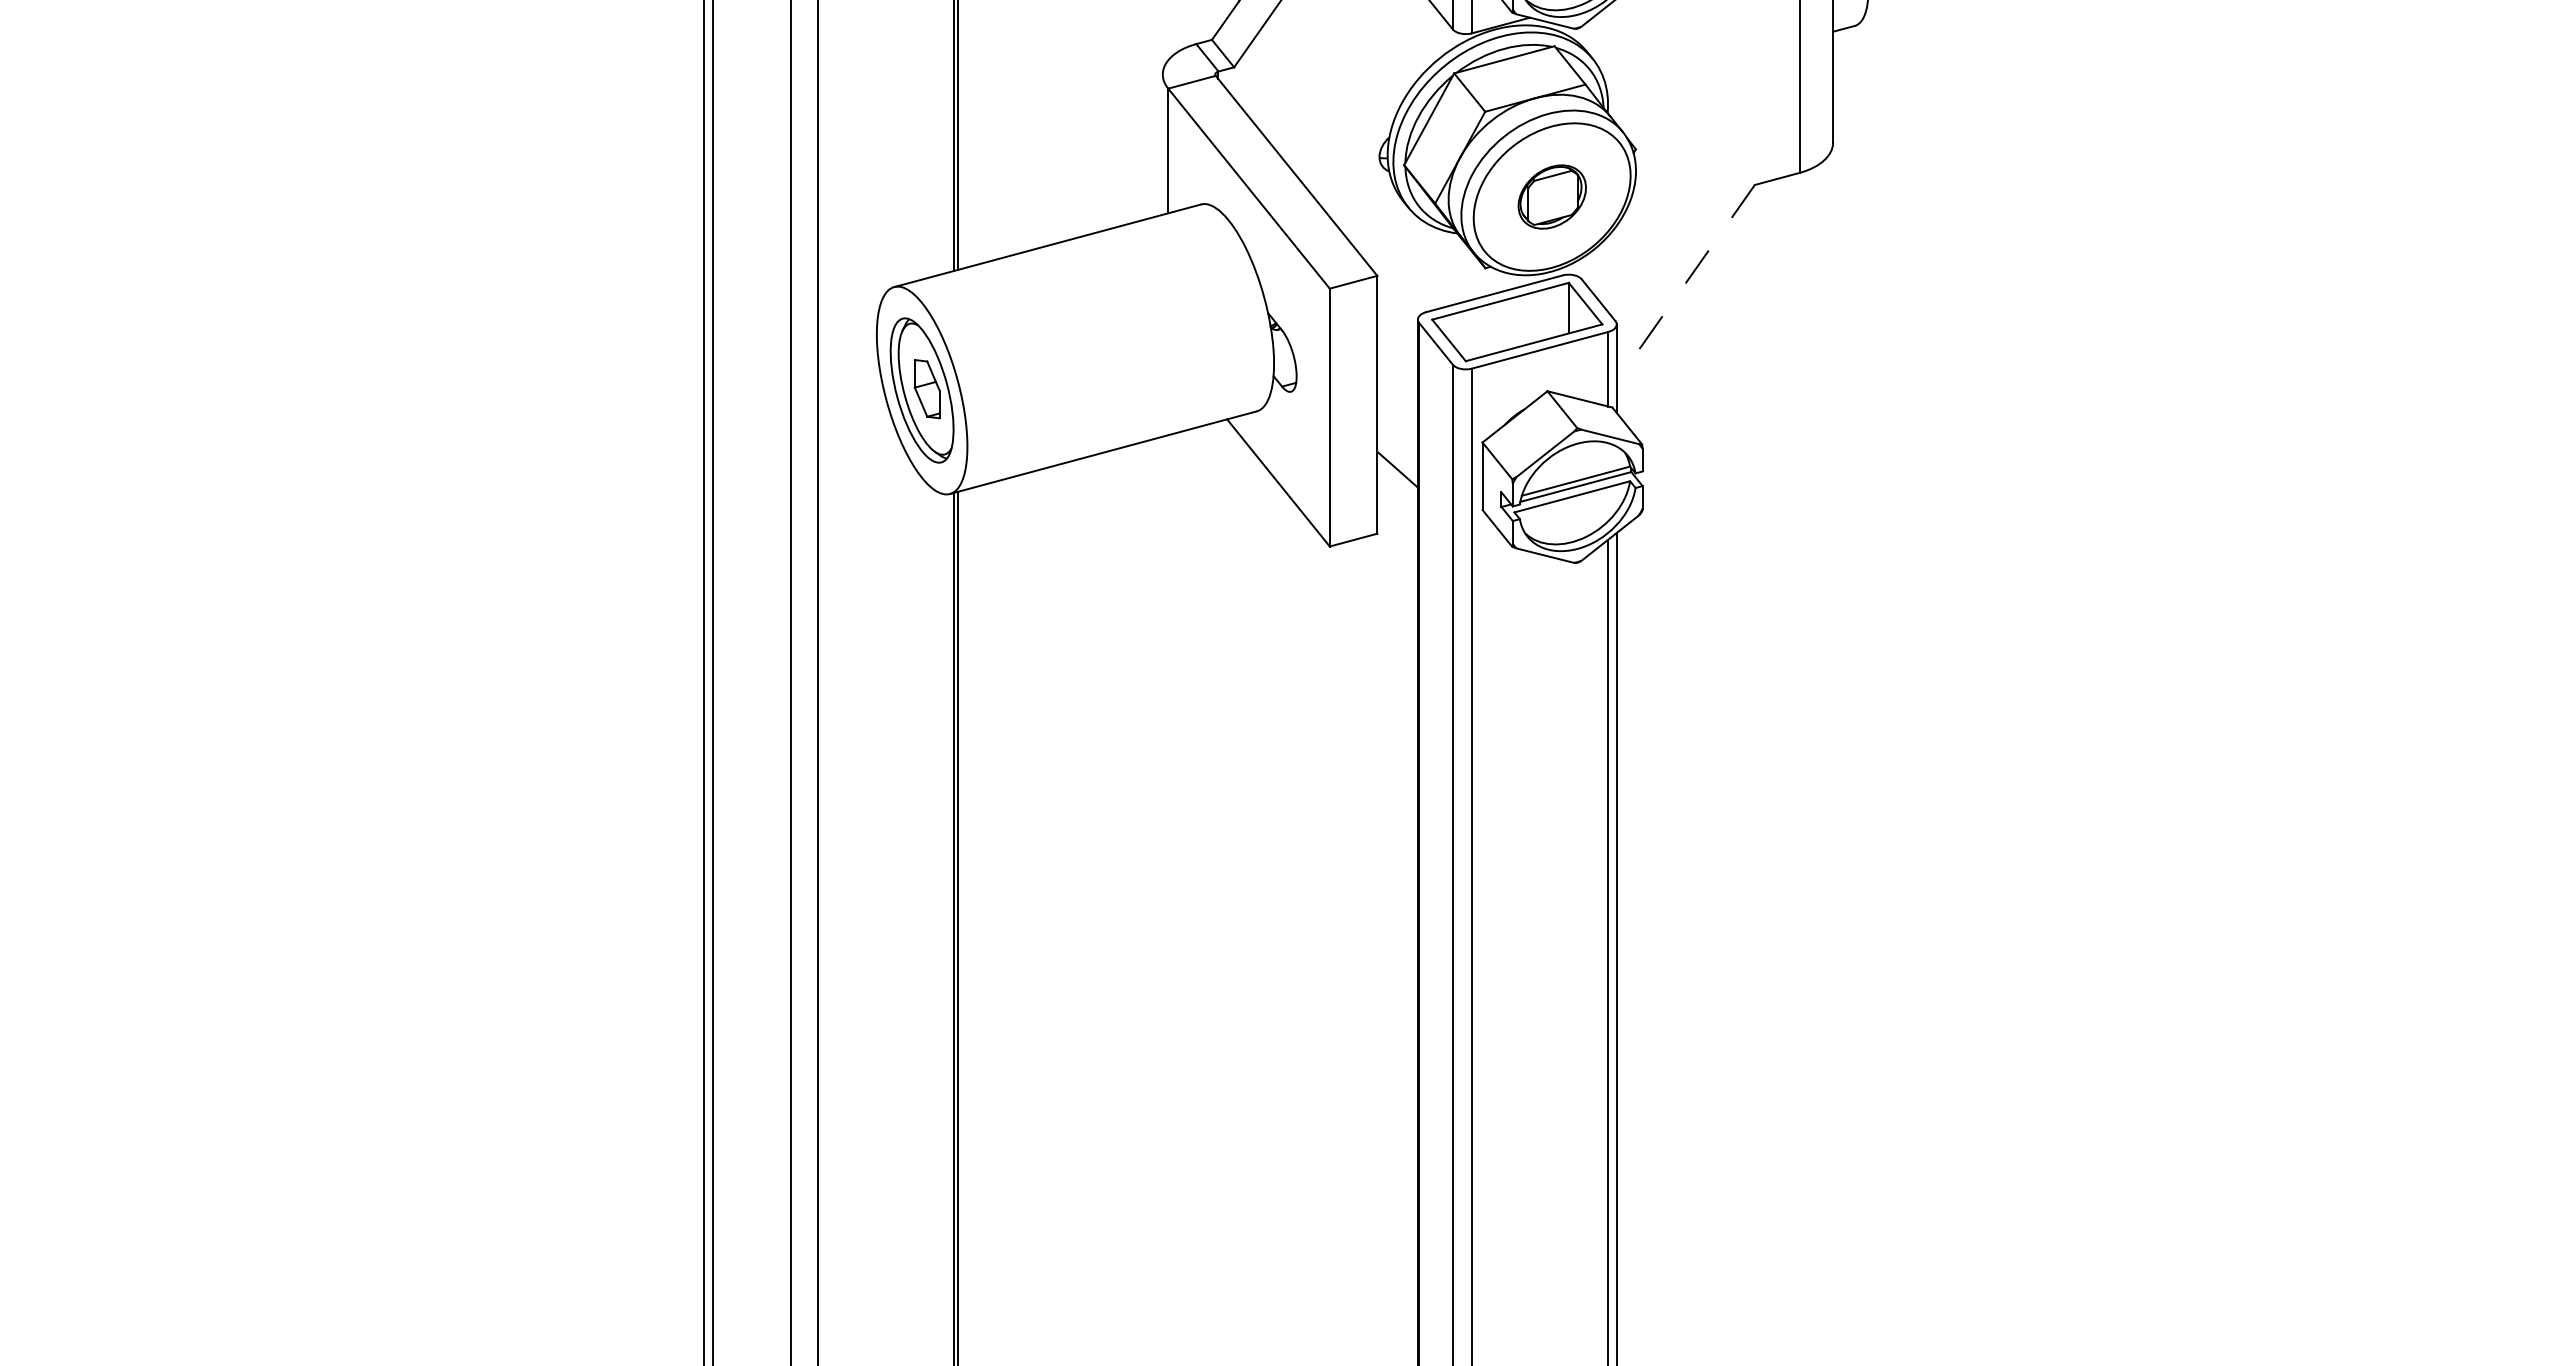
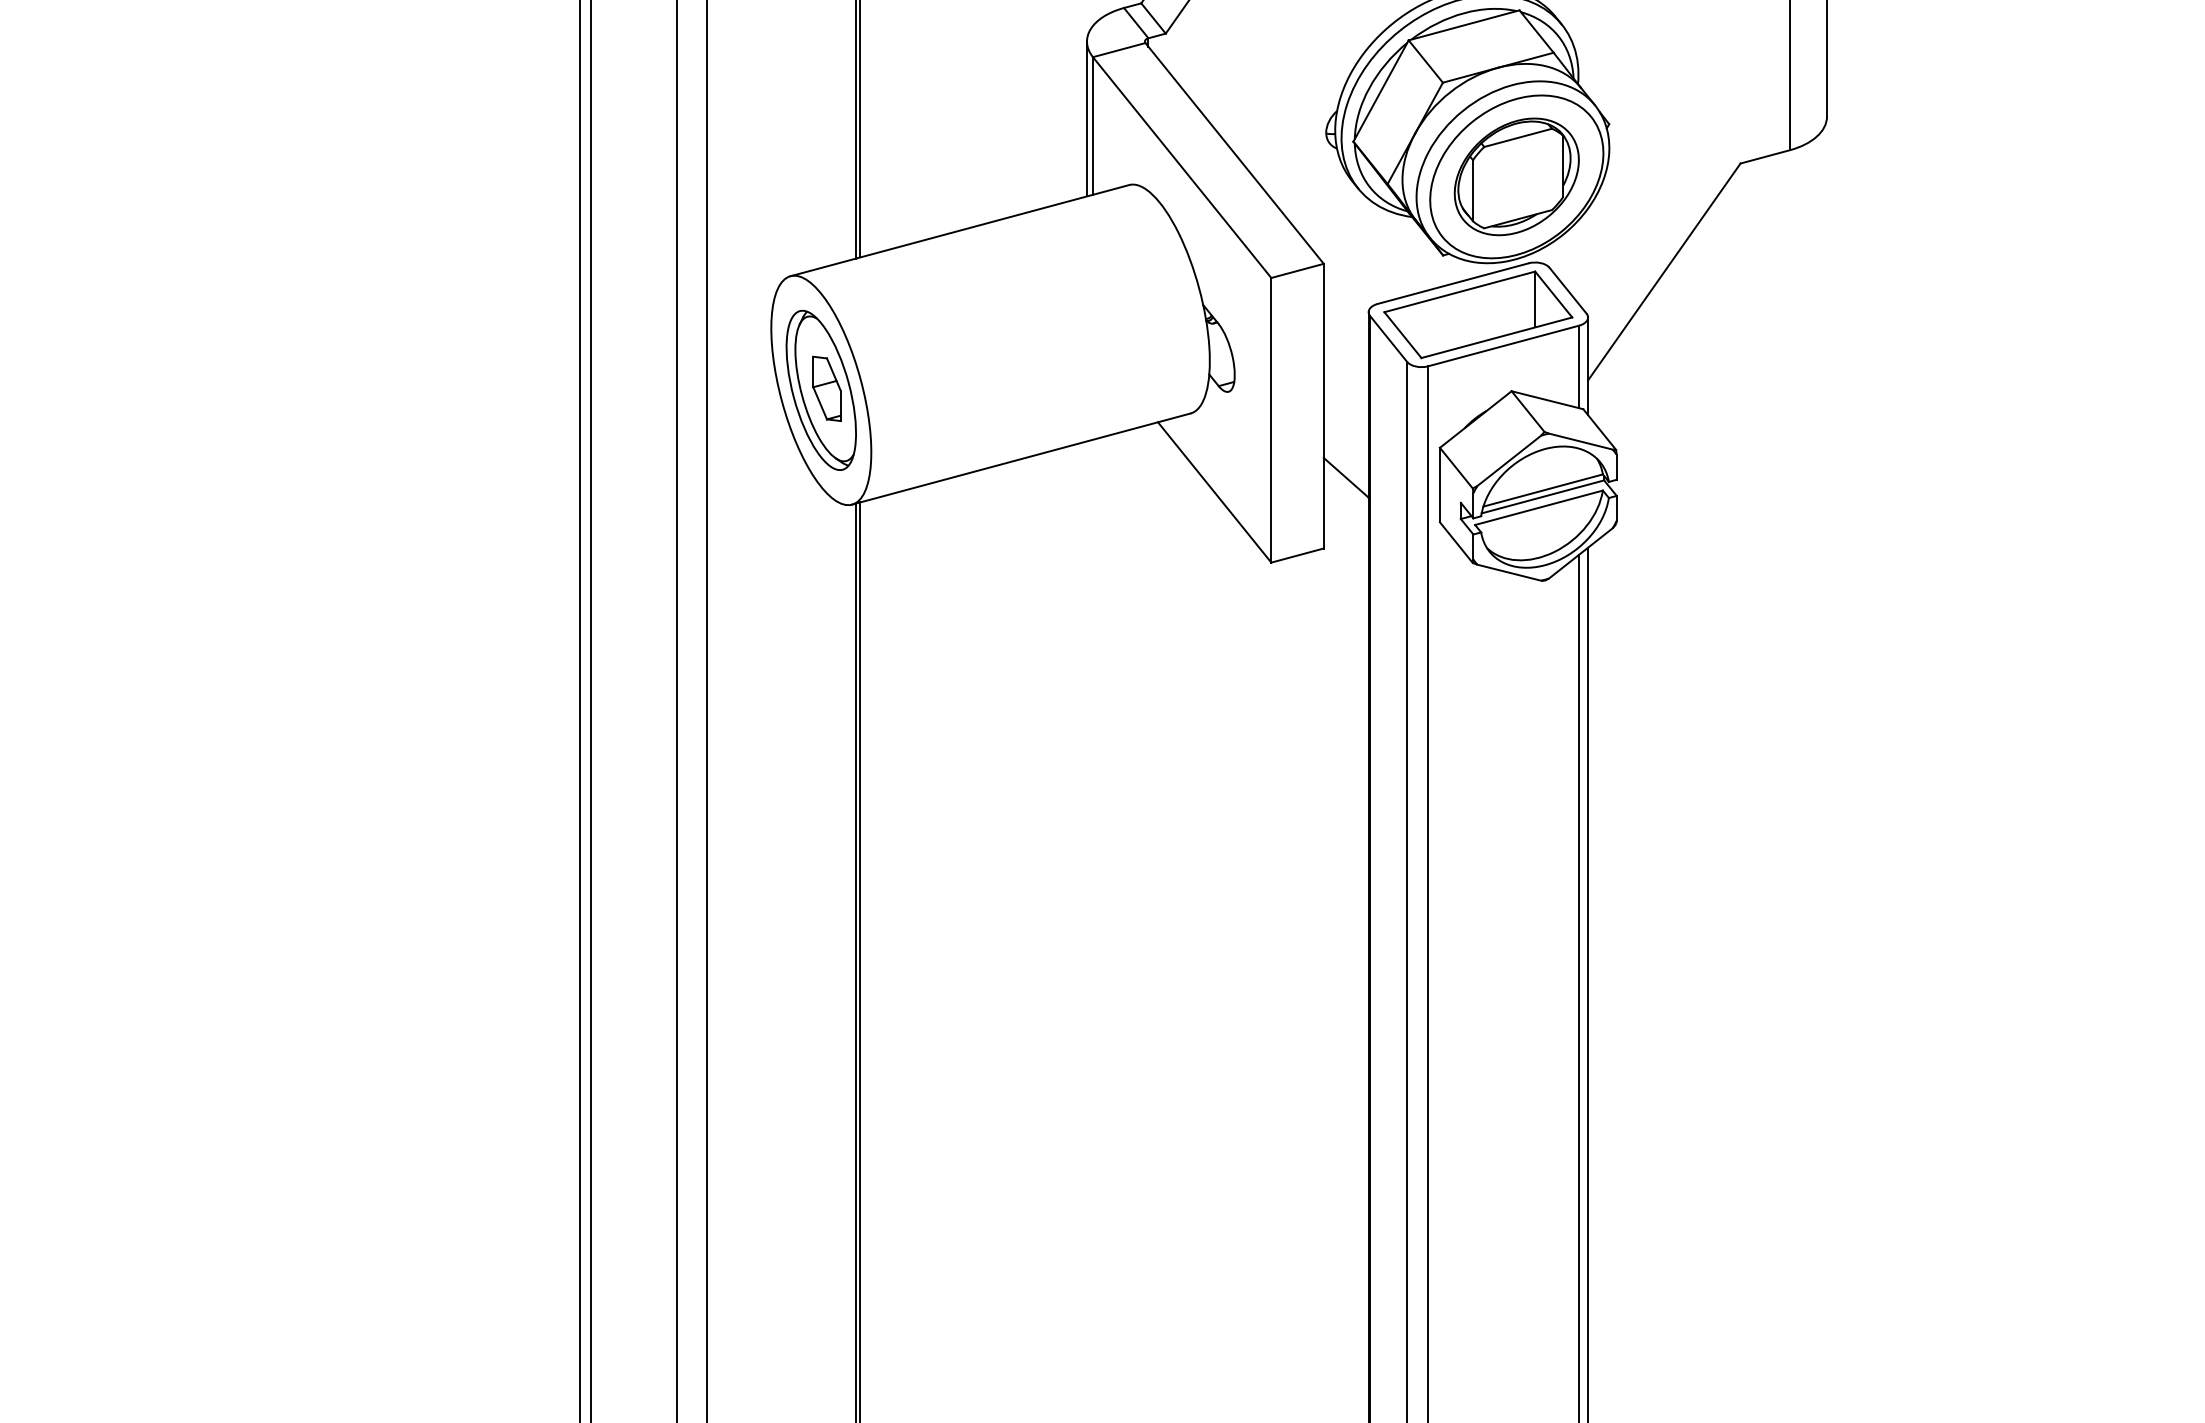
line: (1162, 144) -> (1086, 118), added
part: (1552, 196) -> (1517, 176), size x1.67
line: (1685, 283) -> (1663, 272), dashed -> solid

